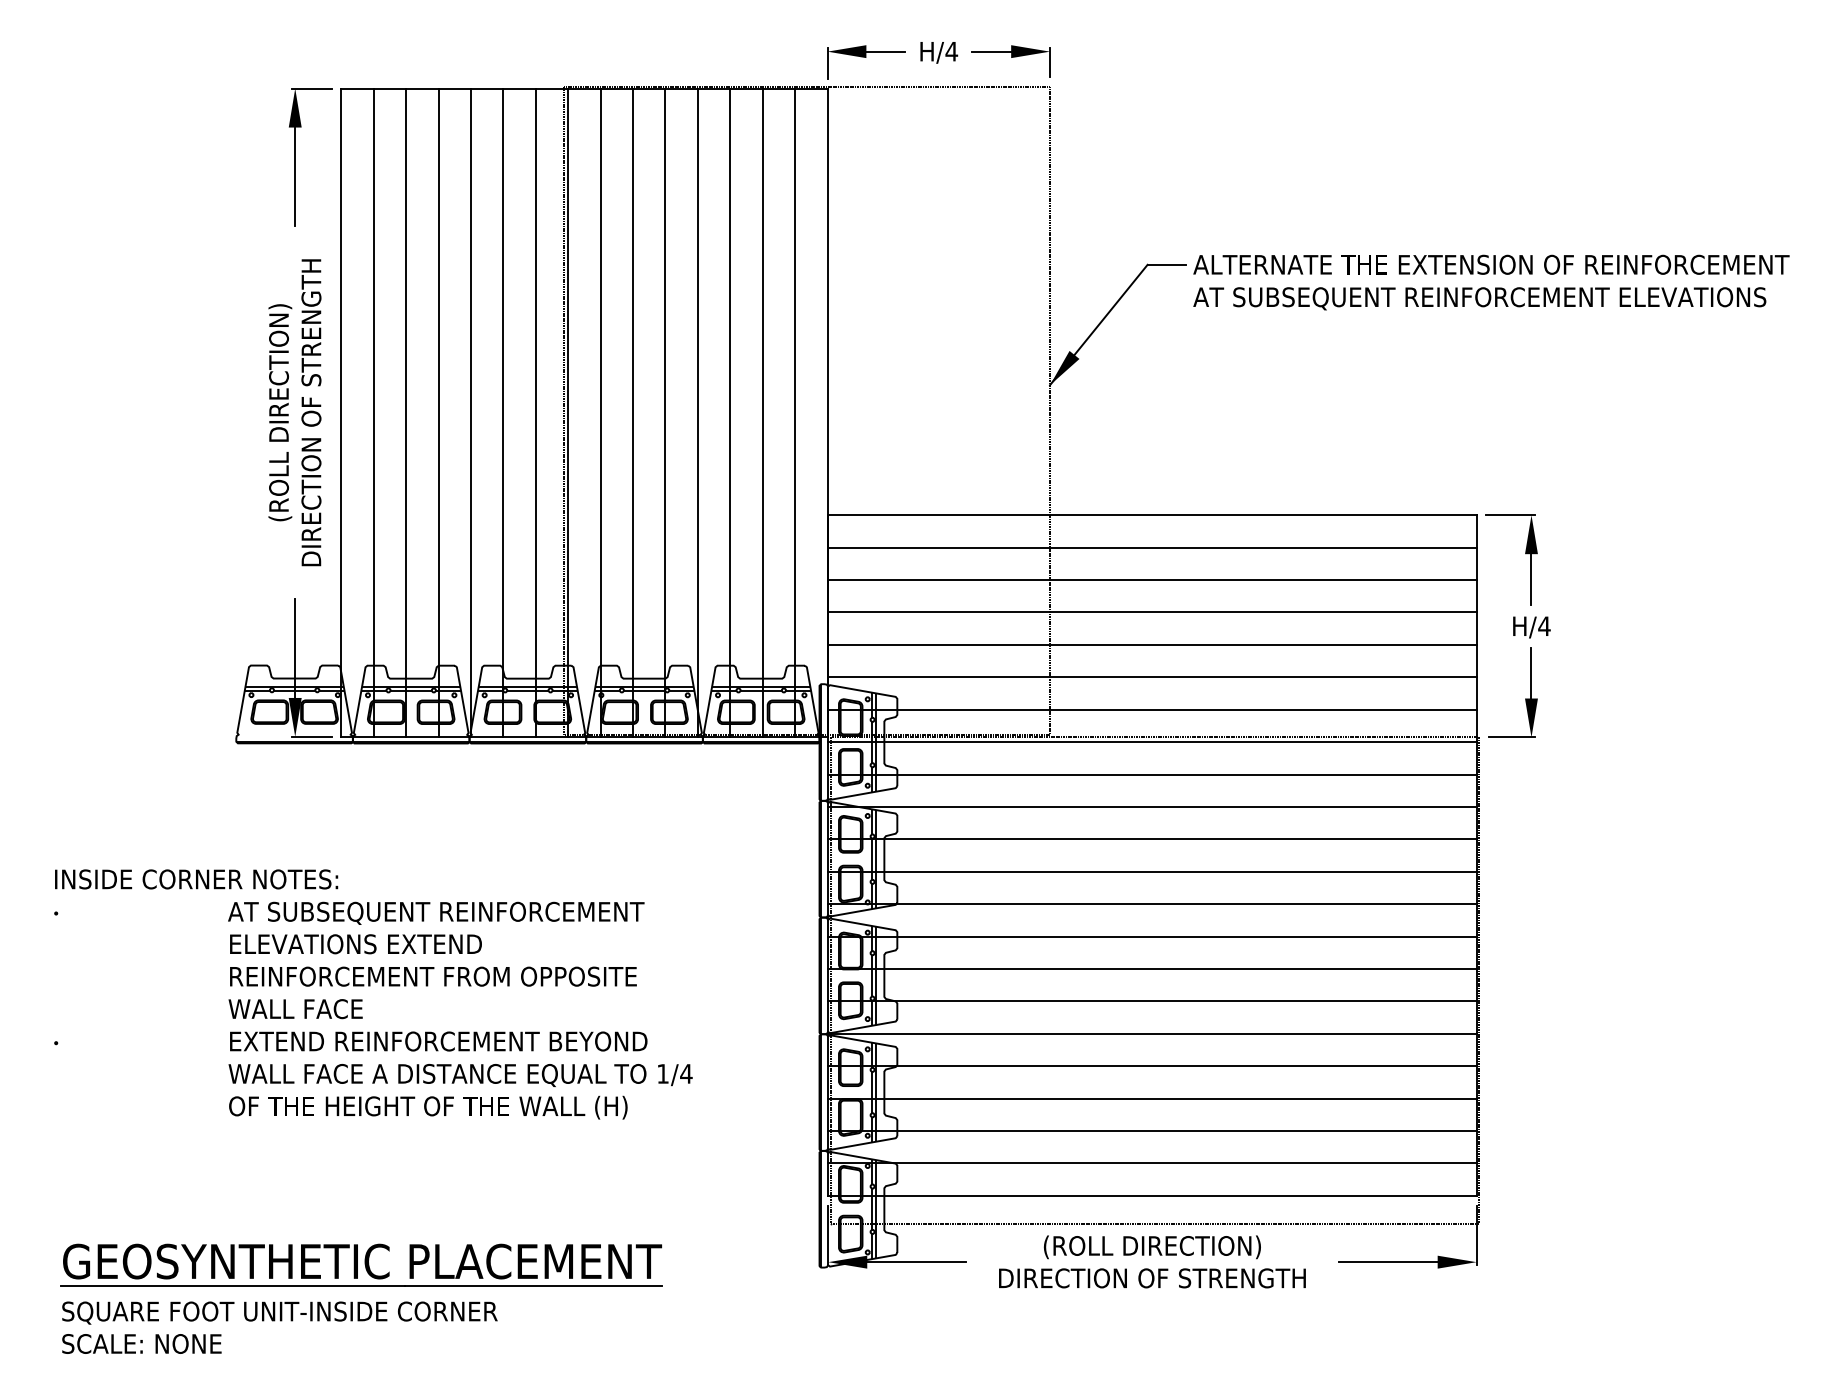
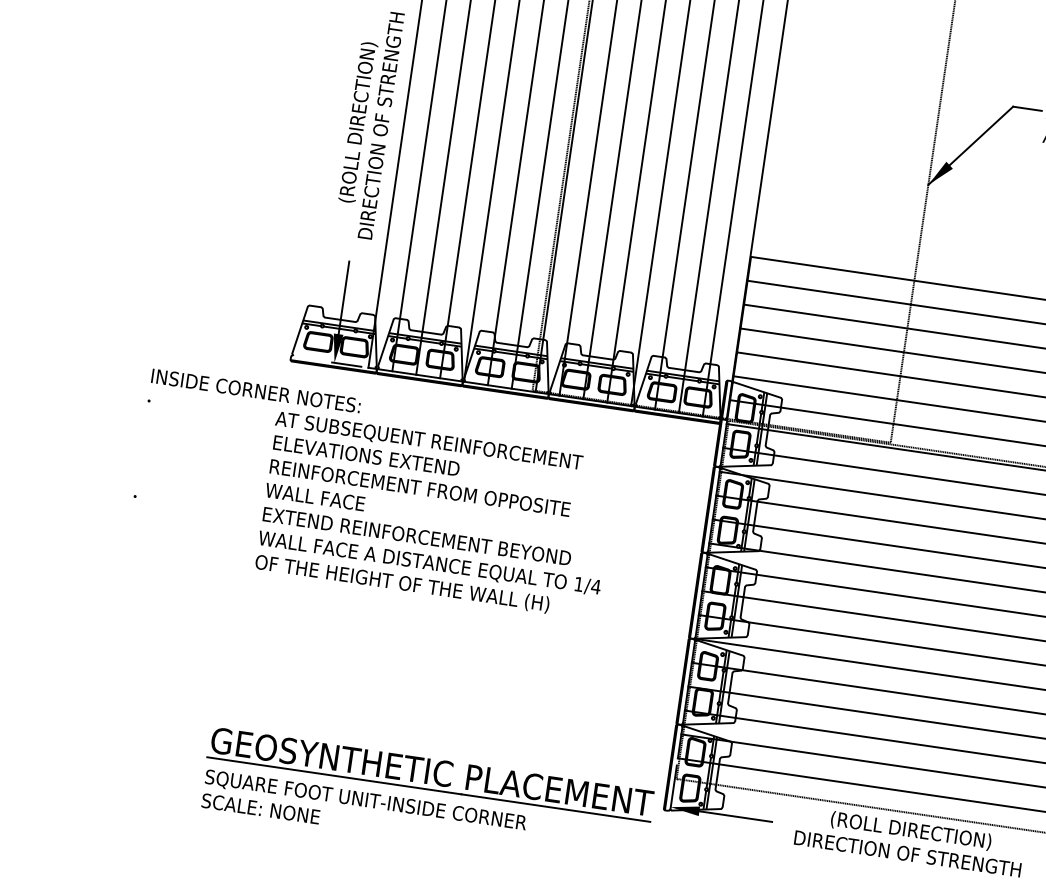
text: (373, 994) -> (374, 494), moved
part: (361, 1298) -> (427, 798), moved

